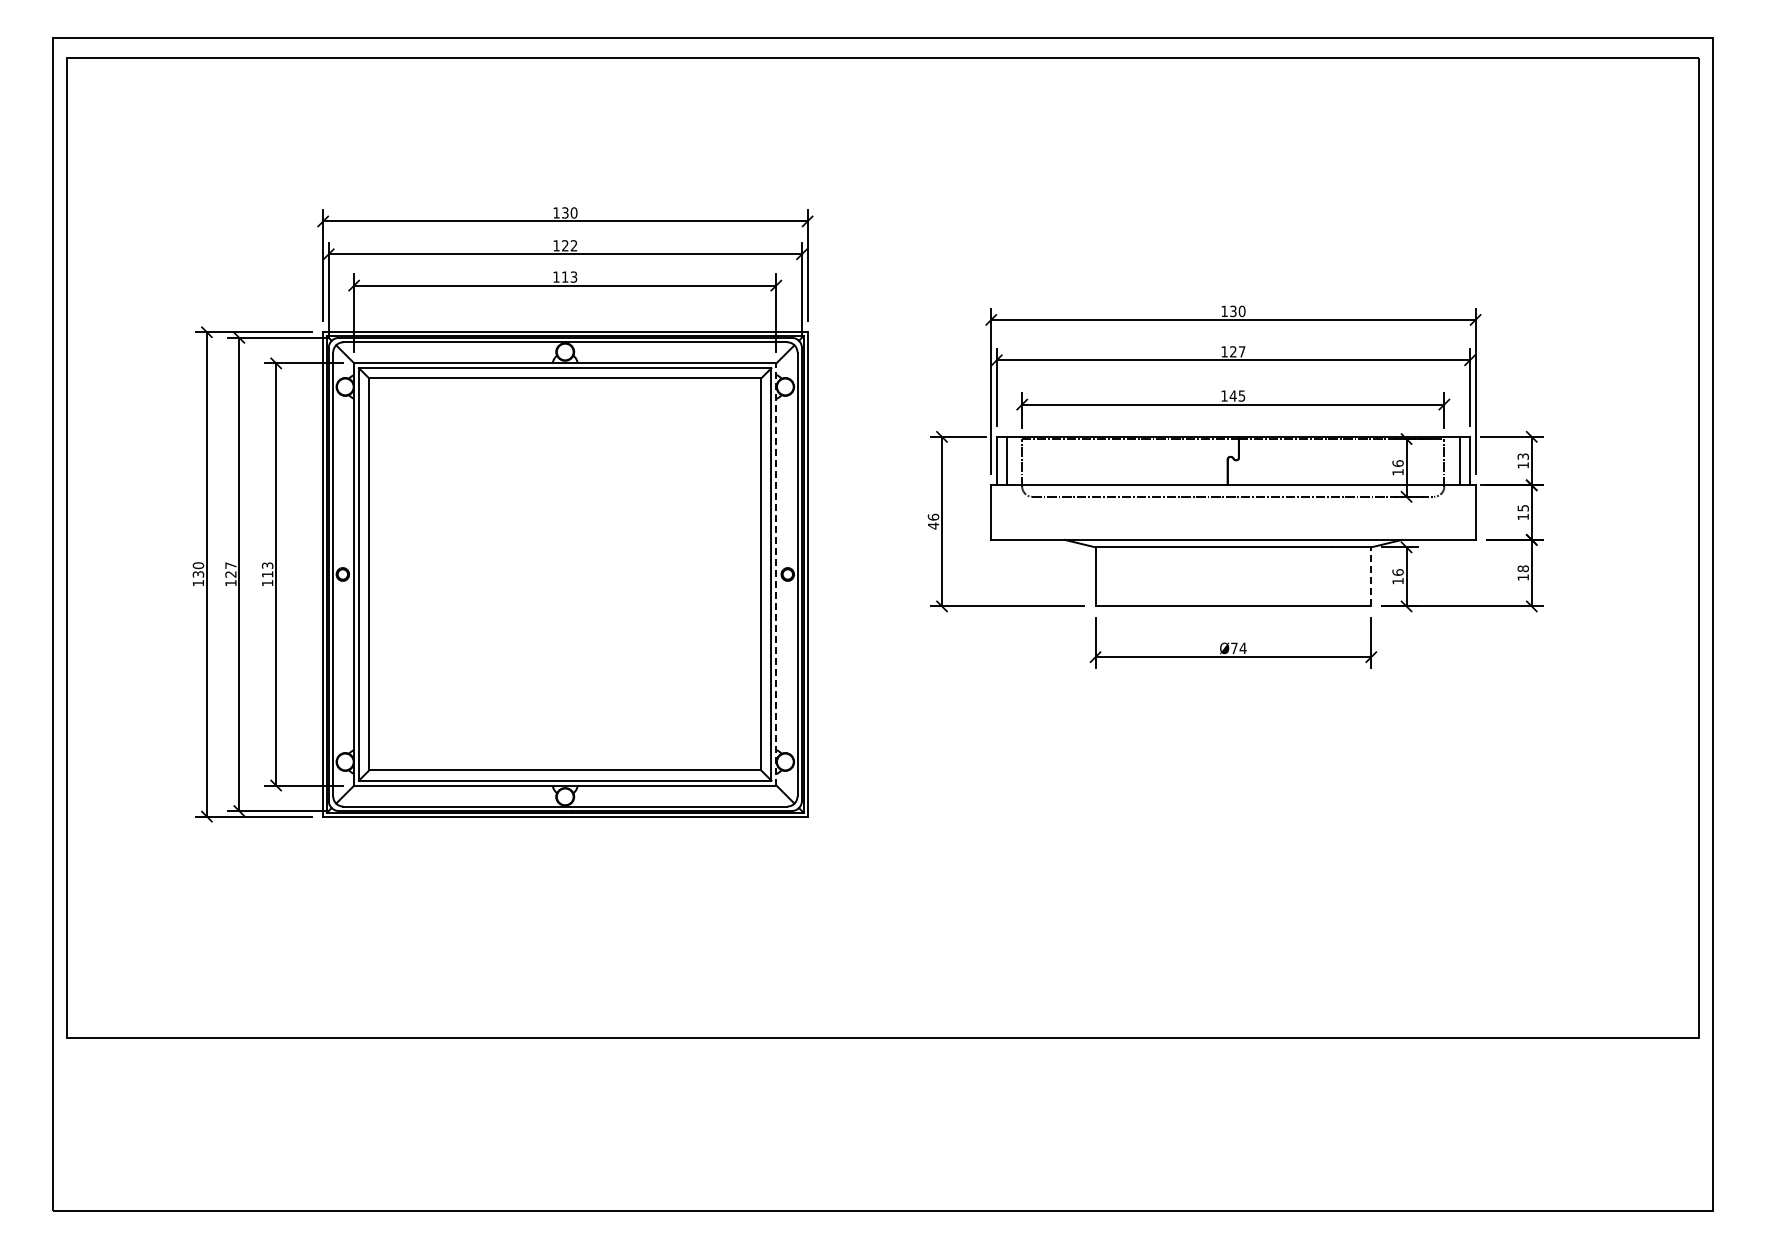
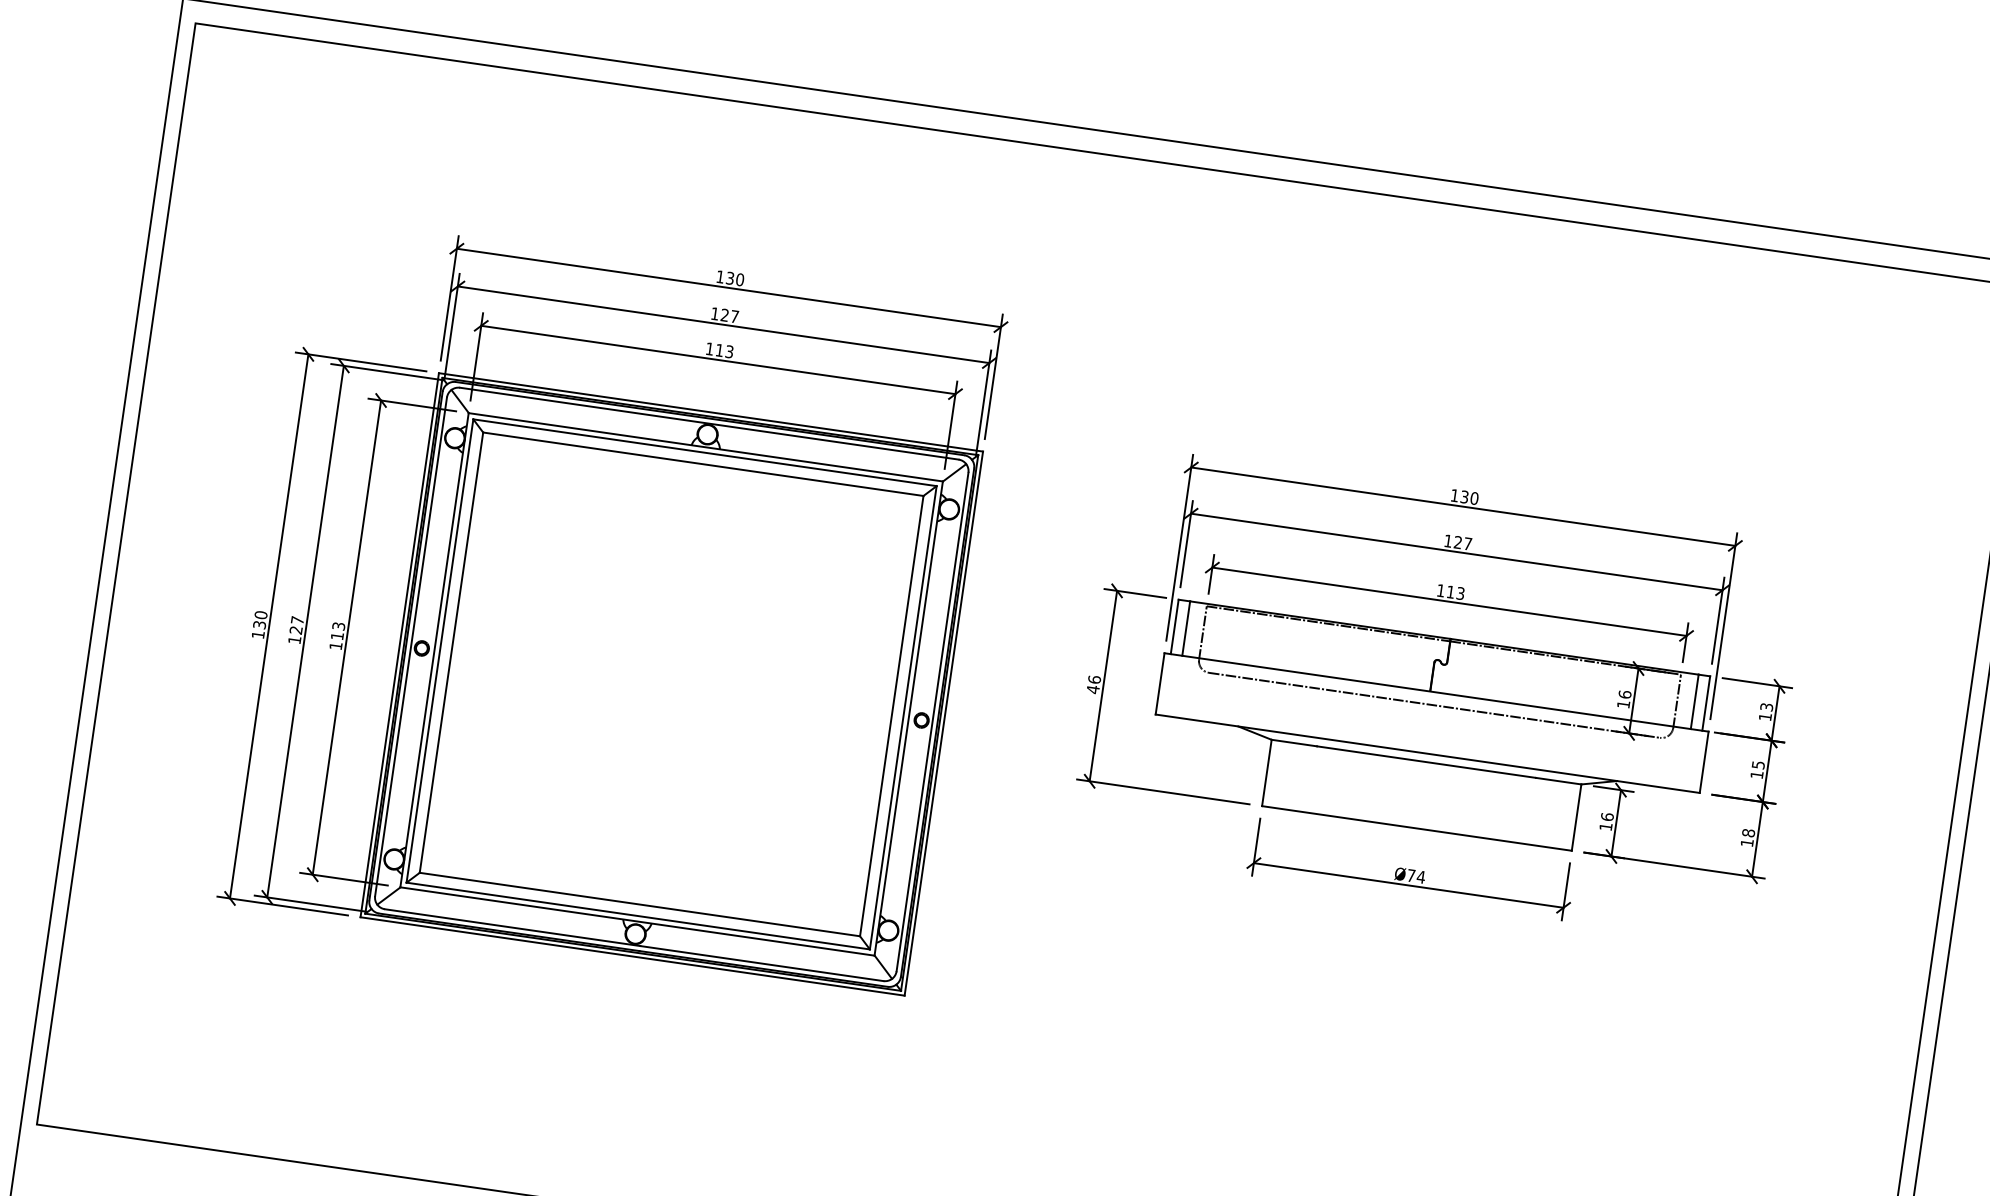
text: (573, 245) -> (734, 316), 122 -> 127
text: (1237, 395) -> (1455, 592), 145 -> 113
line: (776, 573) -> (909, 717), dashed -> solid
line: (1371, 576) -> (1576, 817), dashed -> solid

